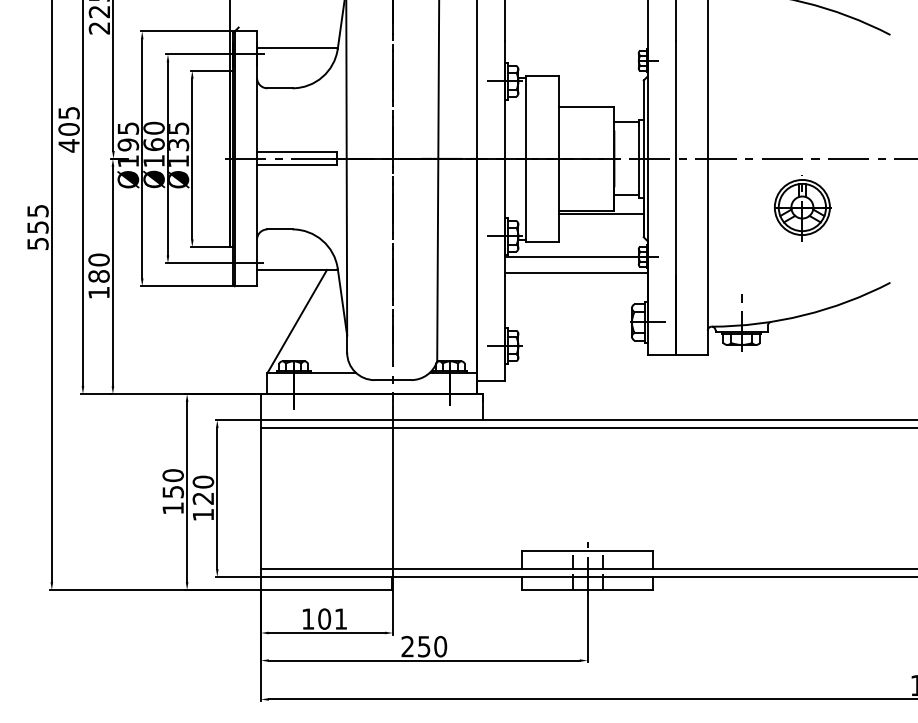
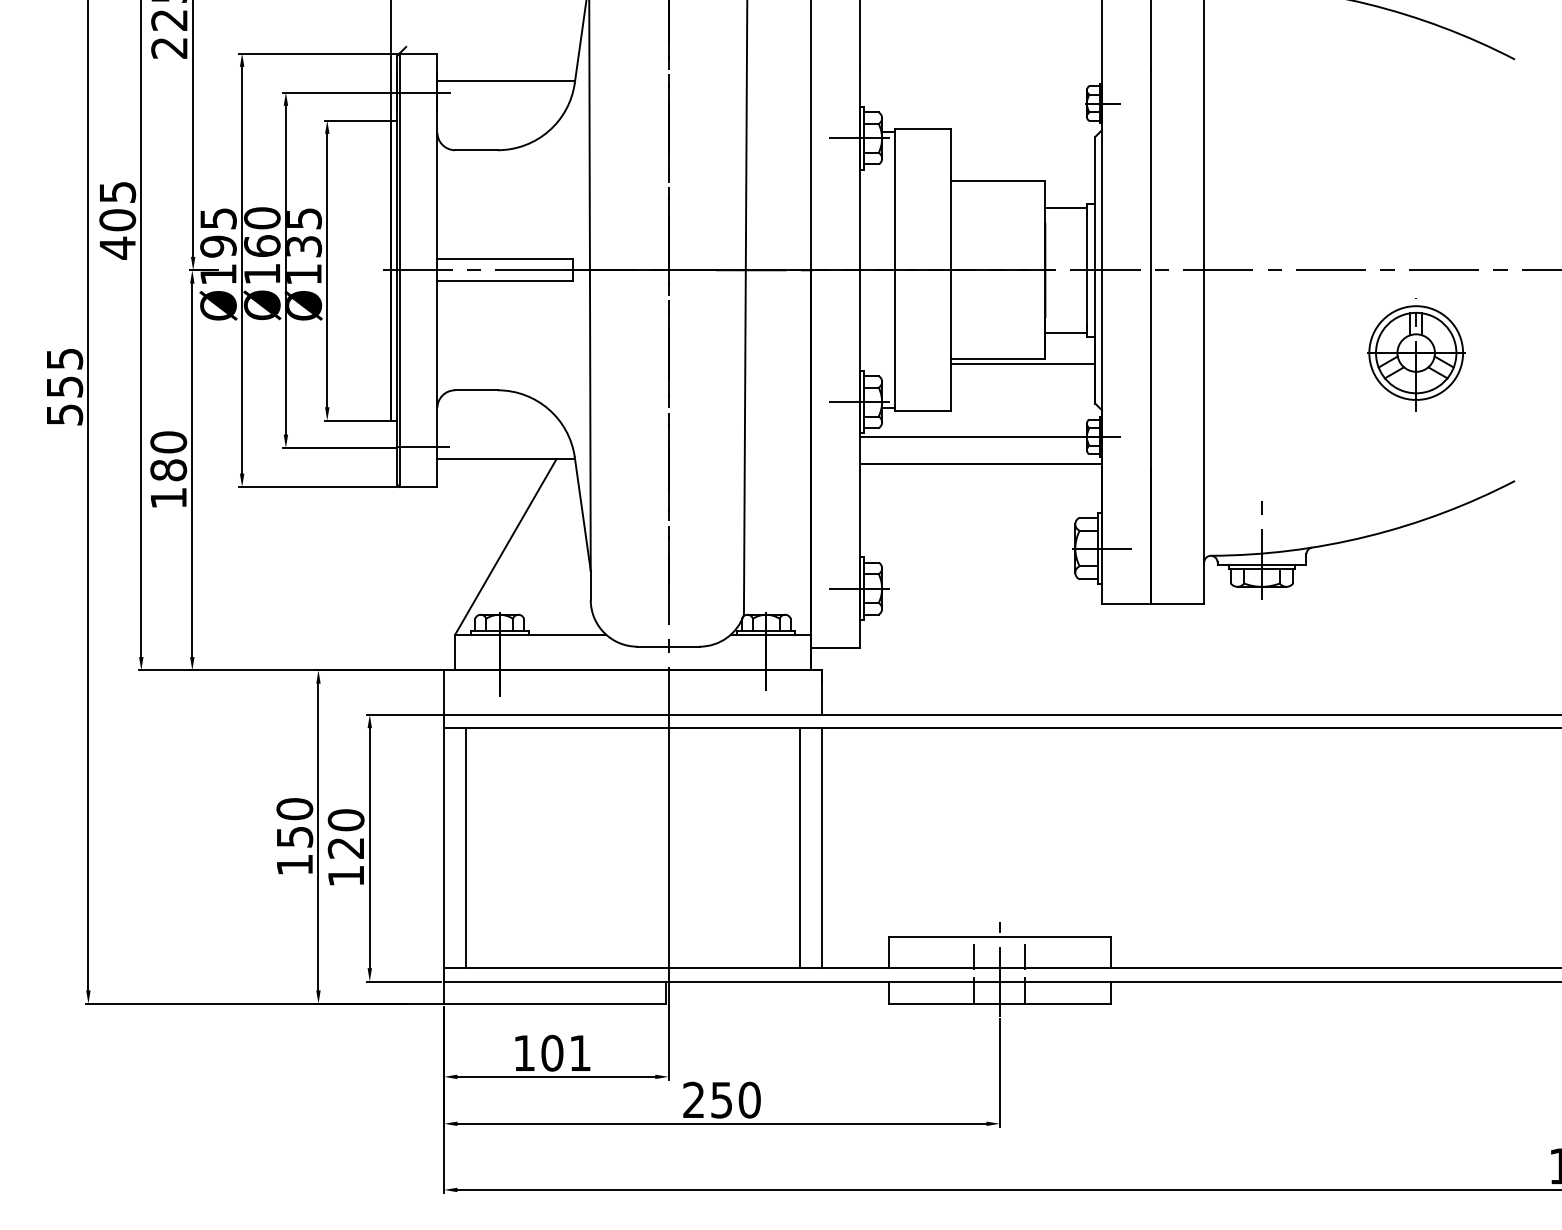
part: (802, 208) -> (1416, 354), moved
line: (274, 498) -> (467, 848), added
line: (470, 498) -> (800, 848), added
line: (483, 498) -> (822, 848), added

